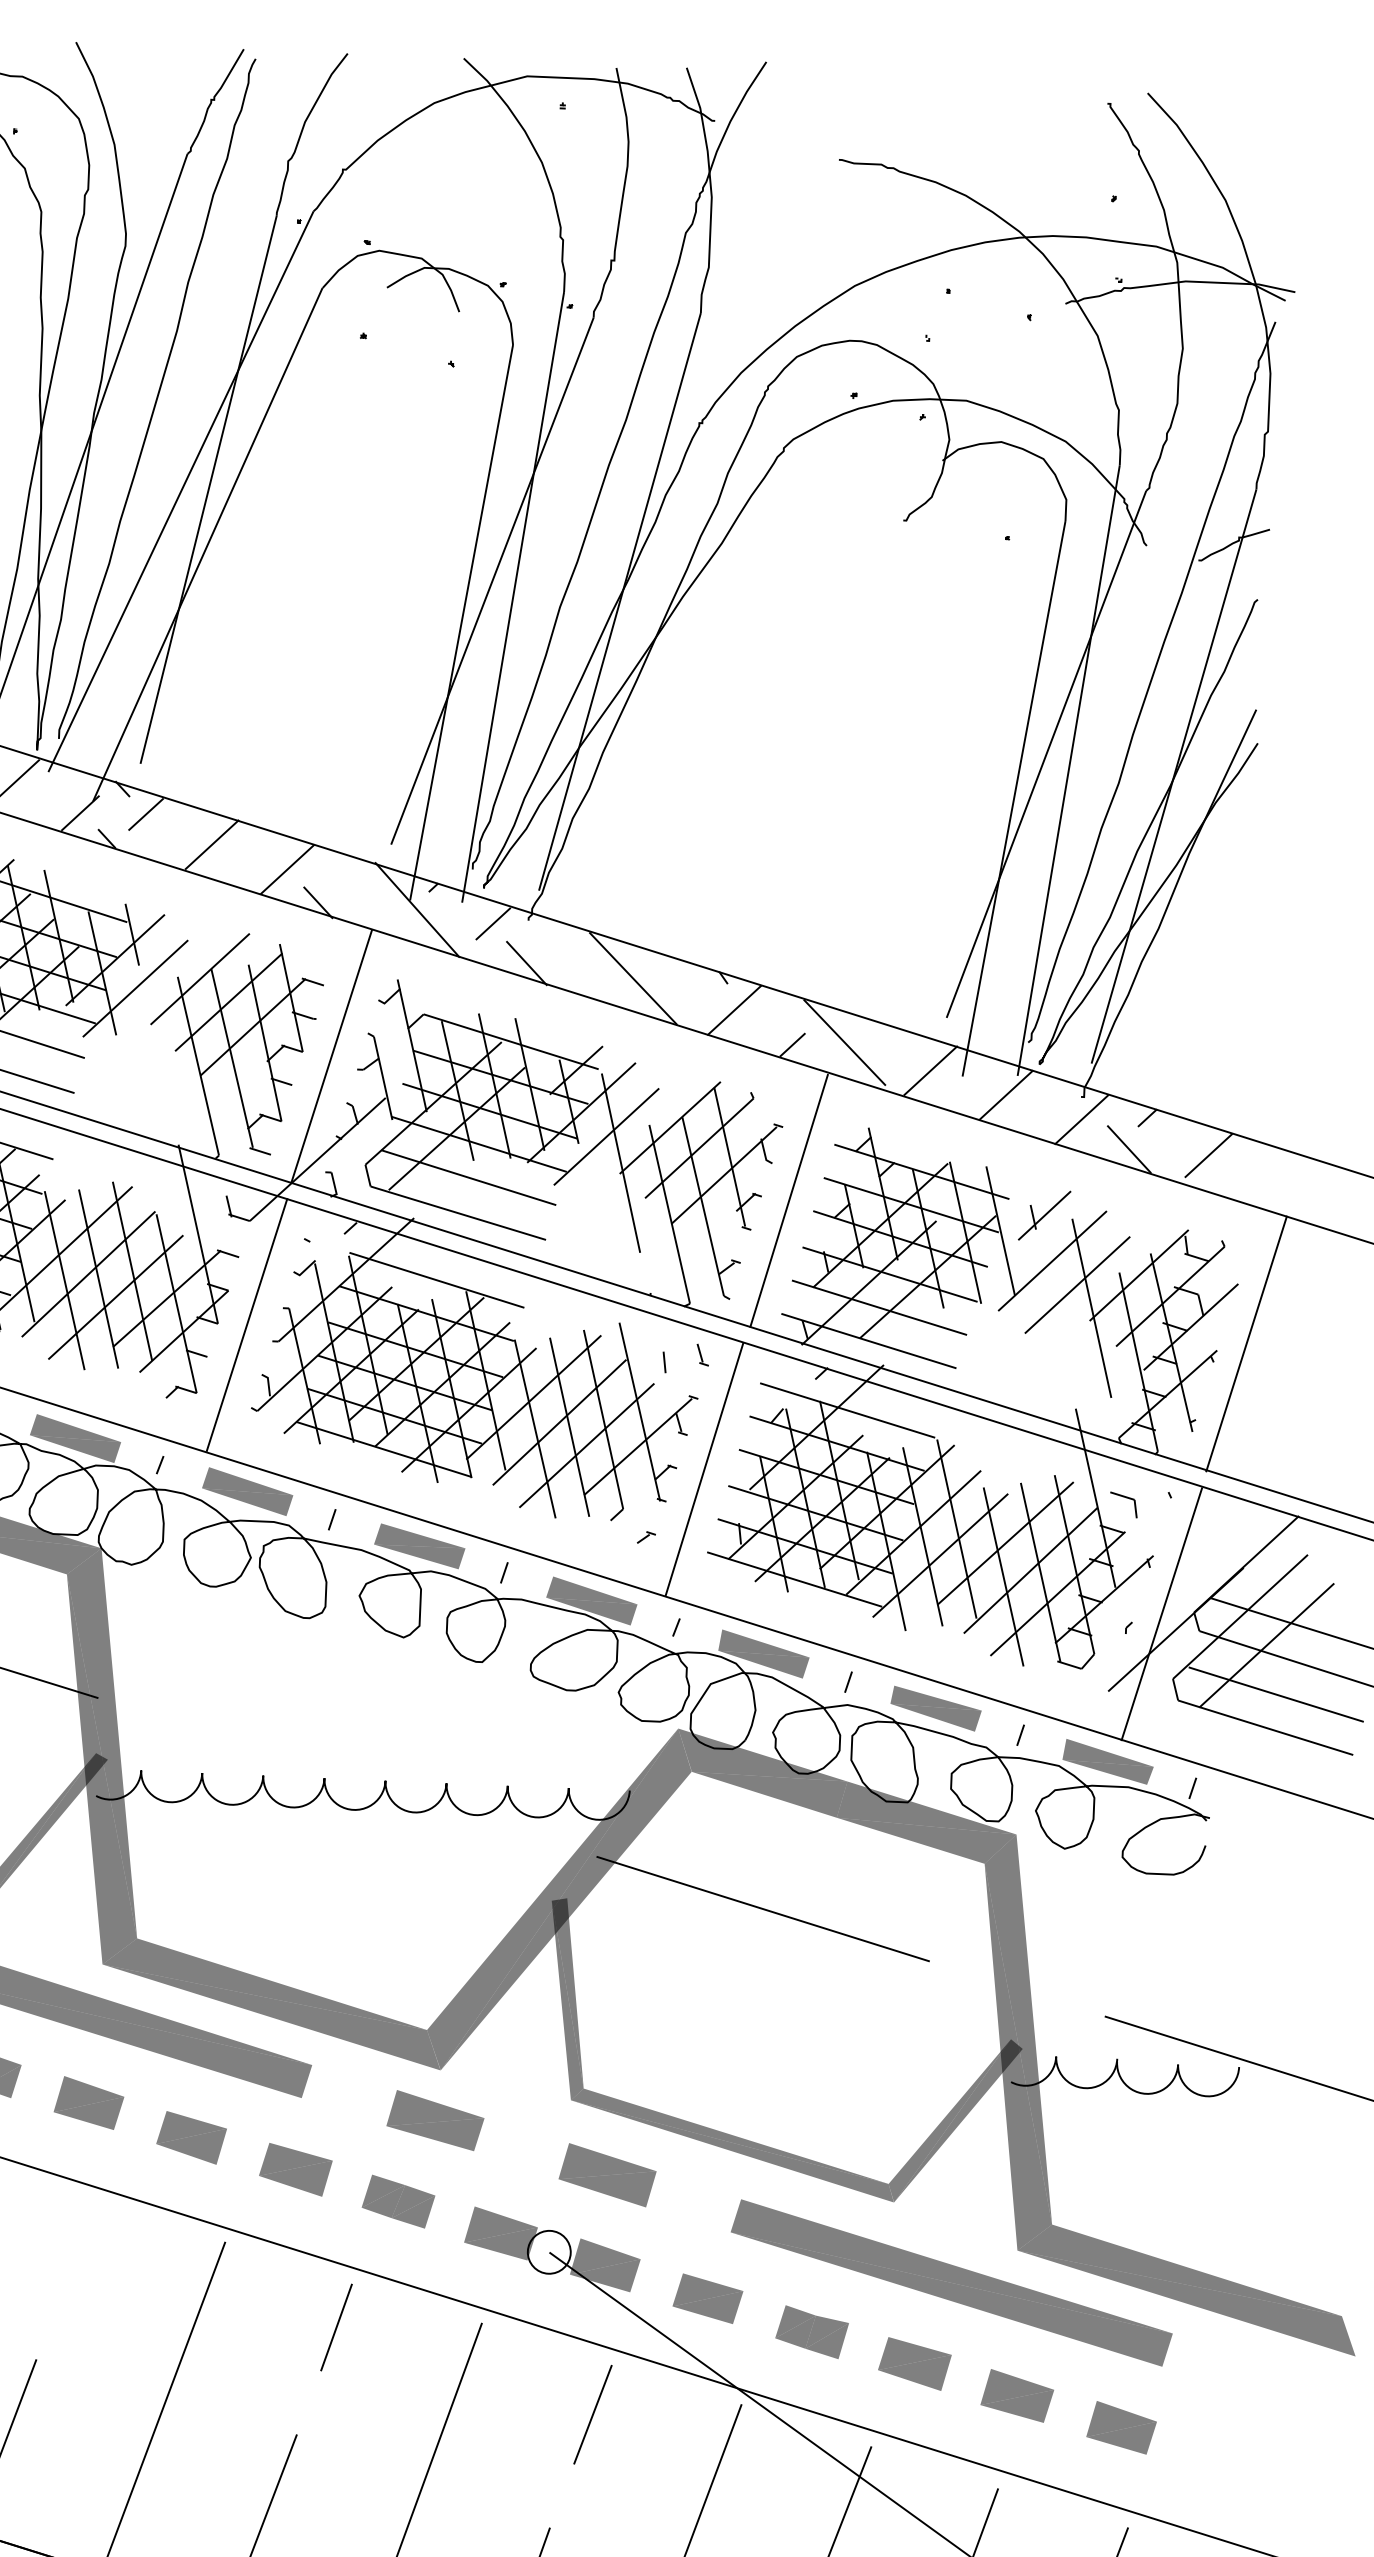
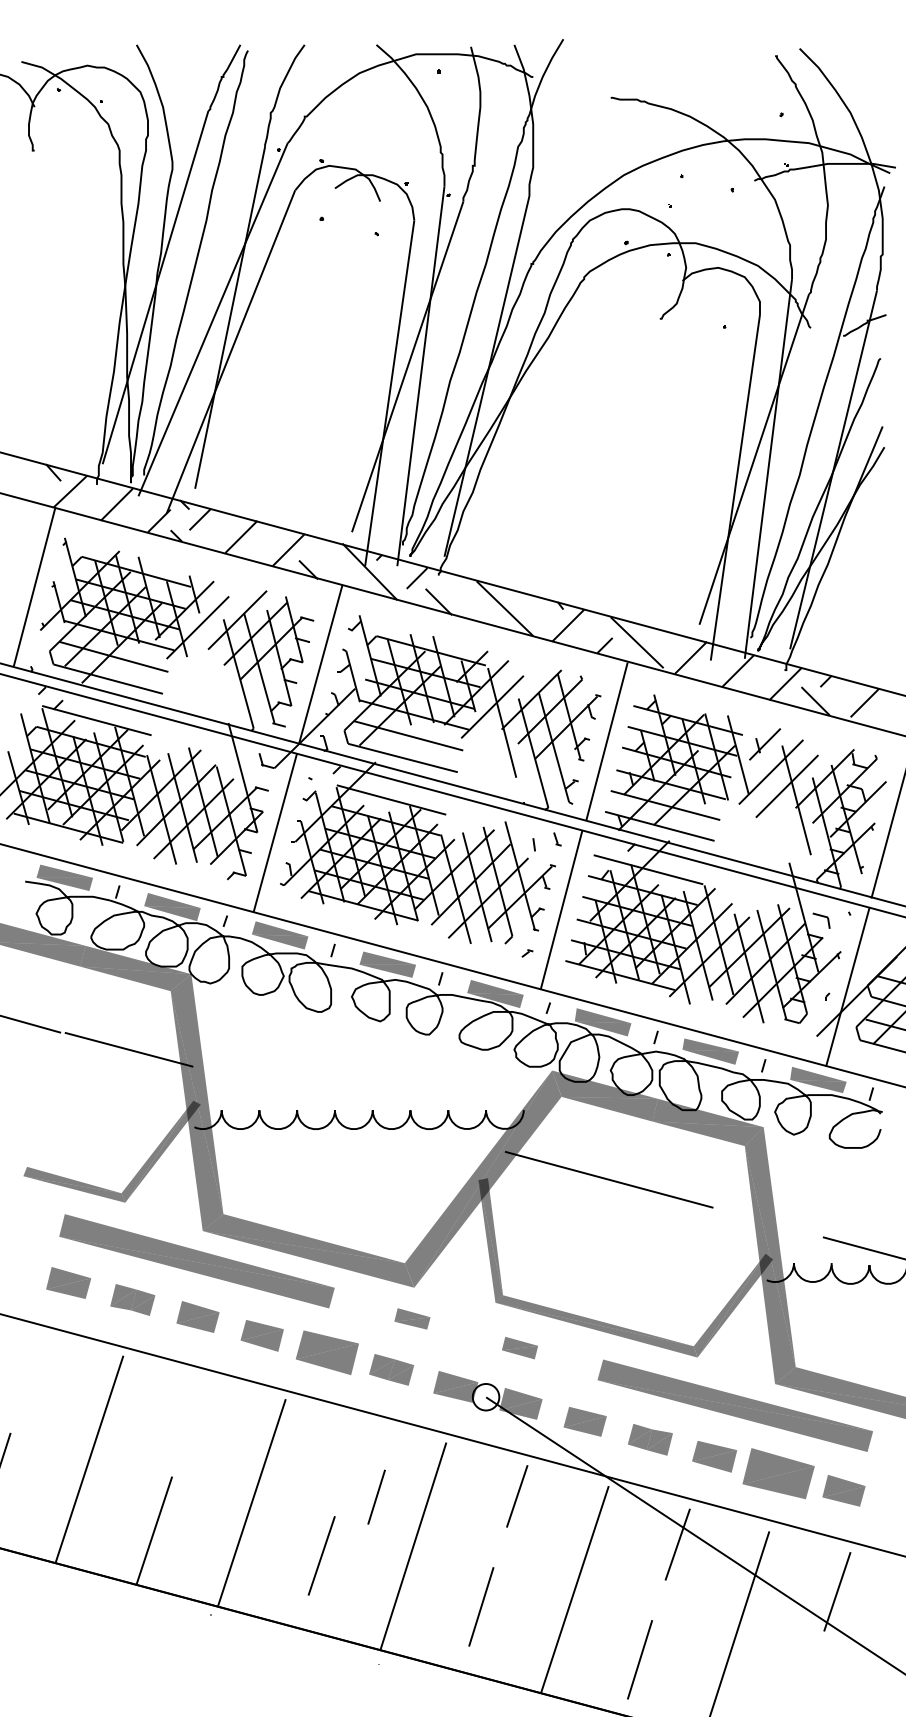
part: (435, 2120) -> (412, 1318), size x0.6
part: (295, 2169) -> (327, 1352), size x1.4
part: (606, 2174) -> (519, 1347), size x0.6
line: (336, 2326) -> (376, 1496), moved
part: (1016, 2395) -> (778, 1473), size x1.6

